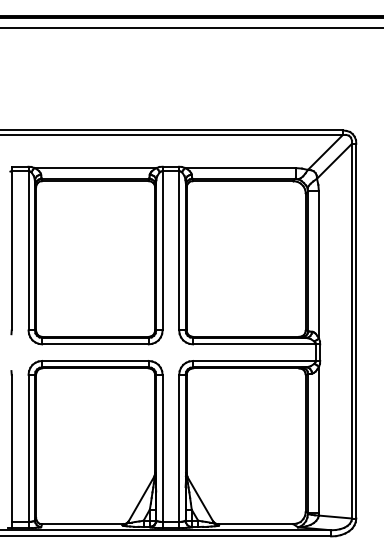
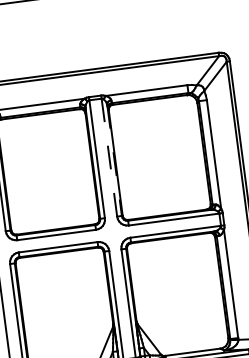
line: (179, 250) -> (109, 157), solid -> dashed
line: (185, 255) -> (114, 160), solid -> dashed

